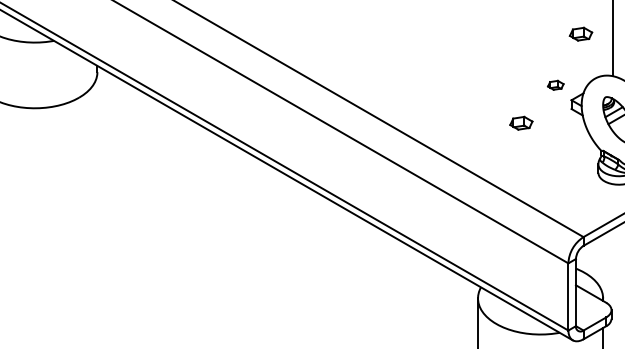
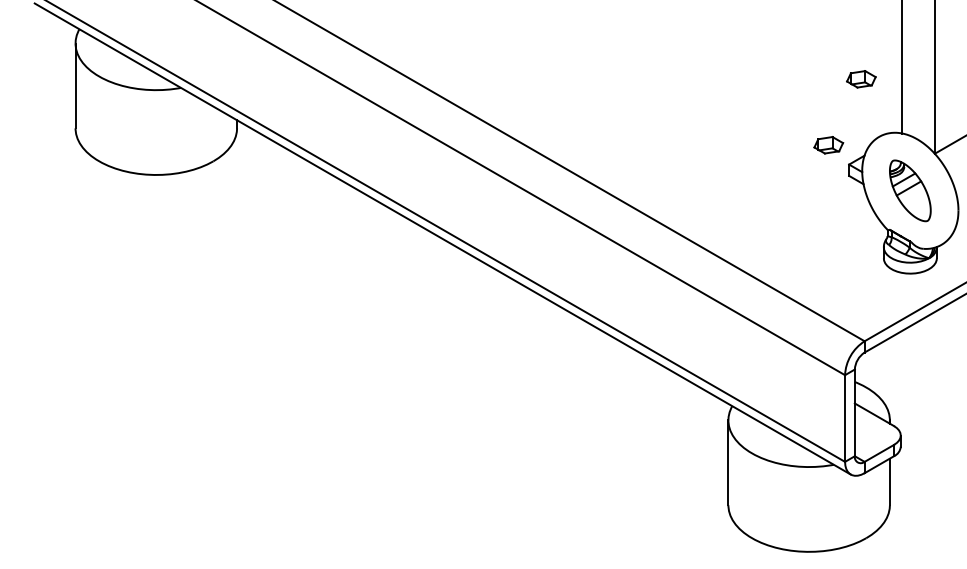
part: (555, 85) -> (828, 145), size x1.43
part: (521, 123) -> (784, 194), removed

